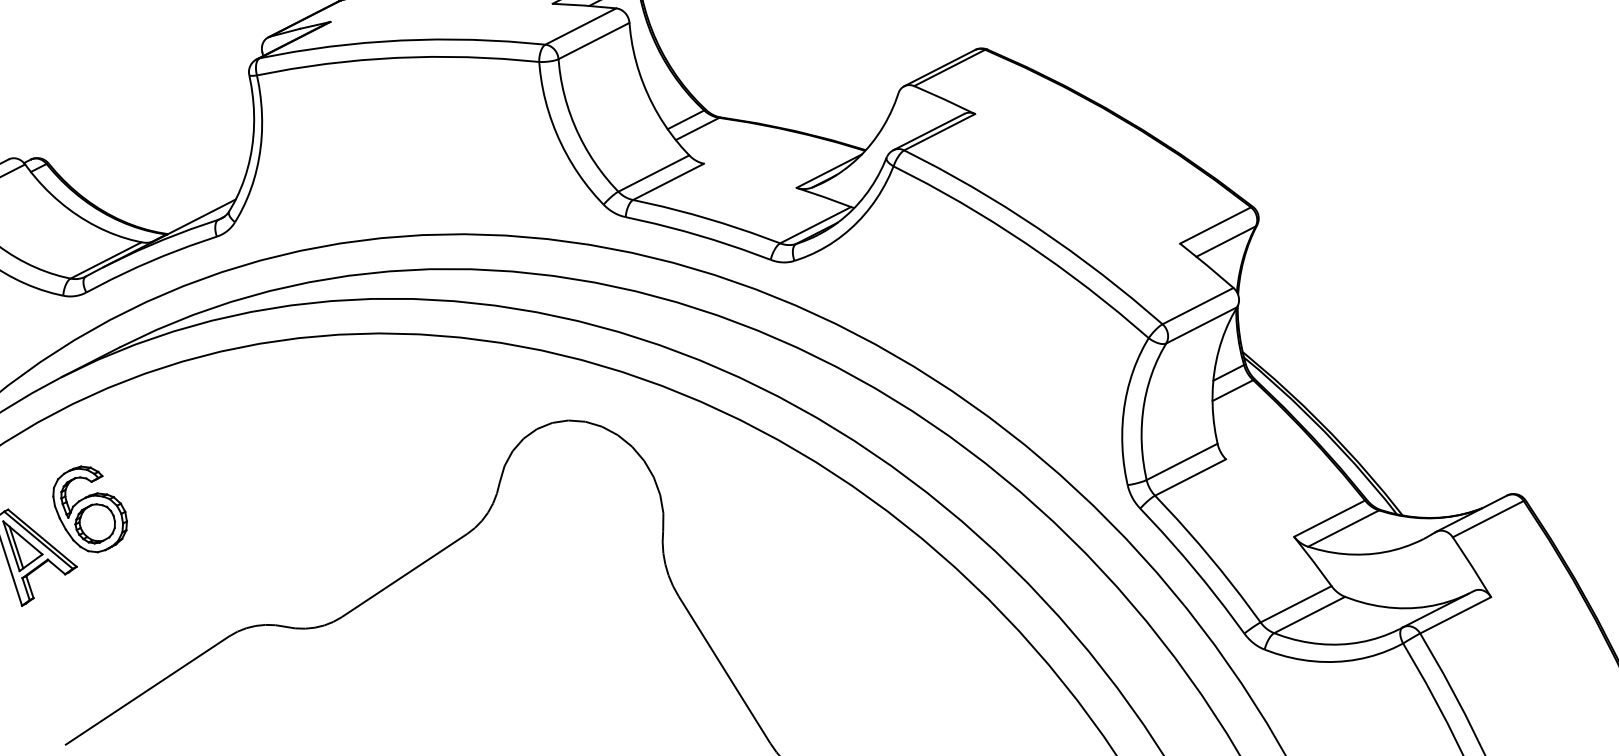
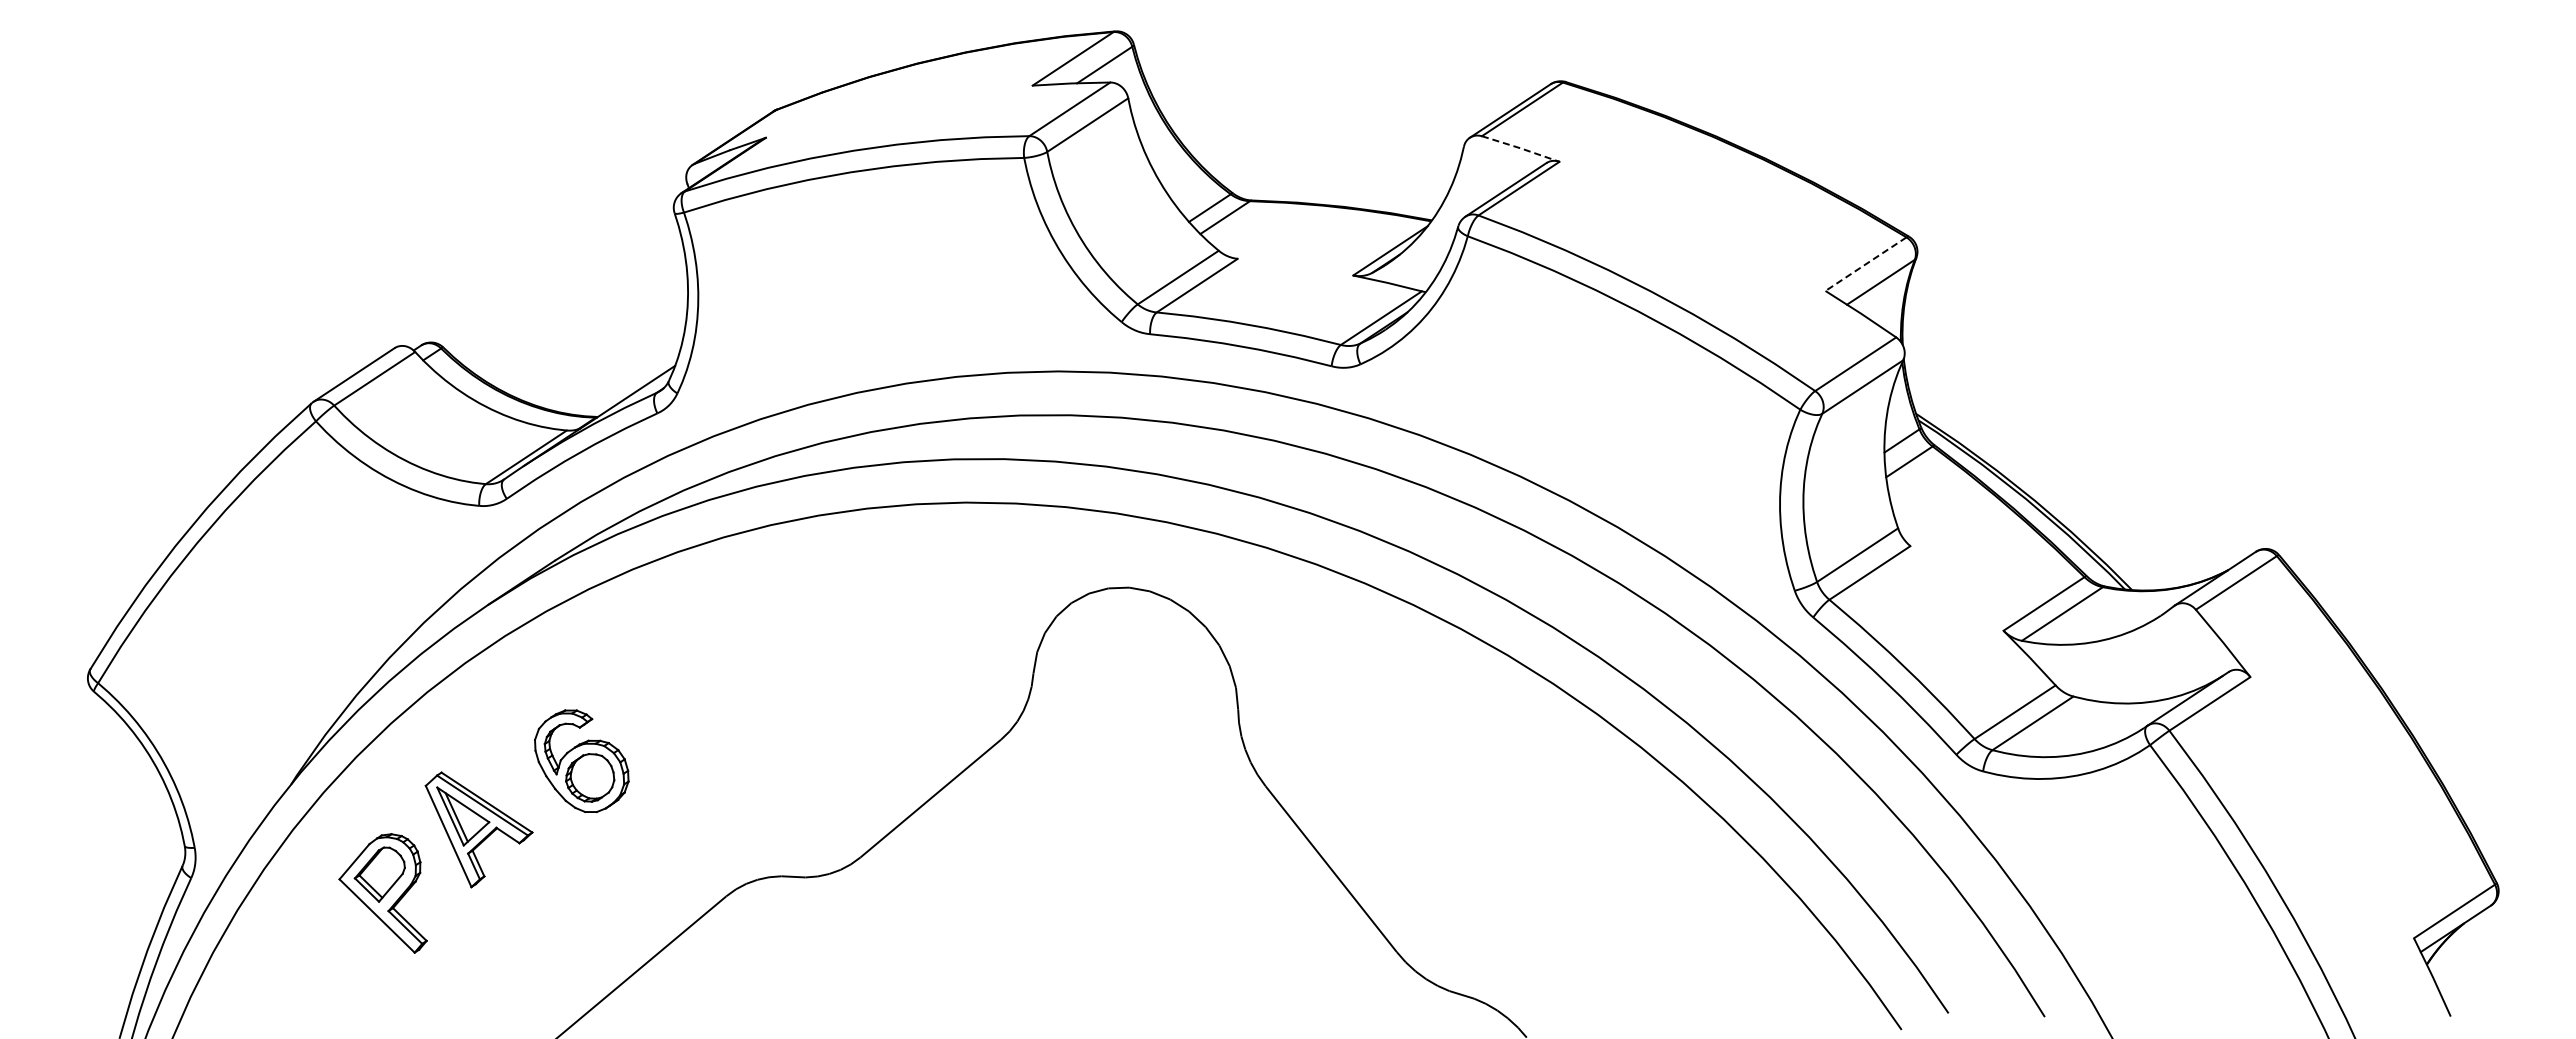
line: (944, 99) -> (1520, 148), solid -> dashed
line: (1215, 225) -> (1866, 264), solid -> dashed
part: (89, 509) -> (581, 761), moved

